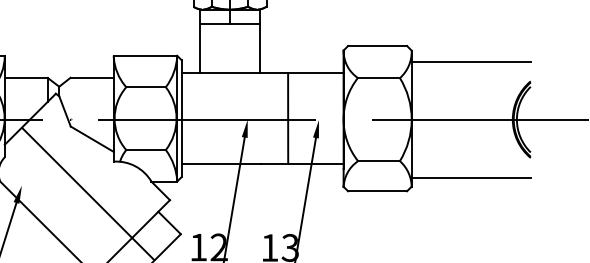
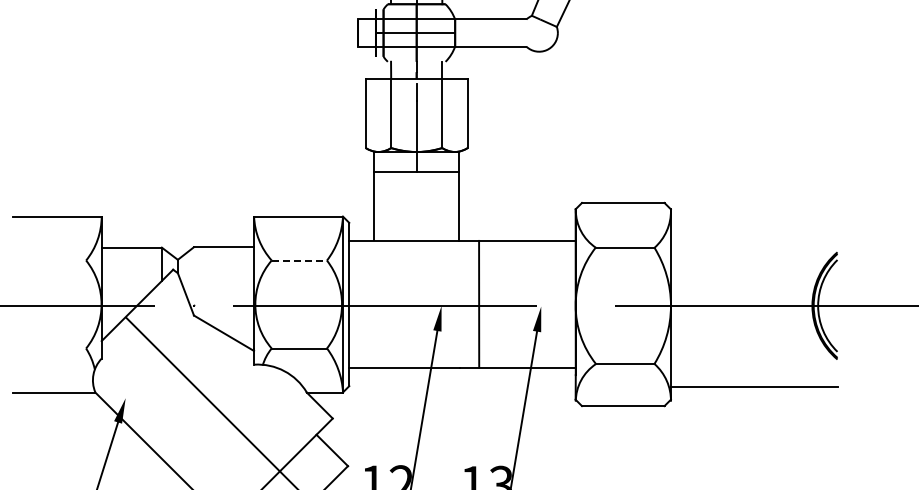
line: (471, 61) -> (754, 224), removed
line: (146, 87) -> (299, 260), solid -> dashed
line: (288, 117) -> (479, 303), moved

